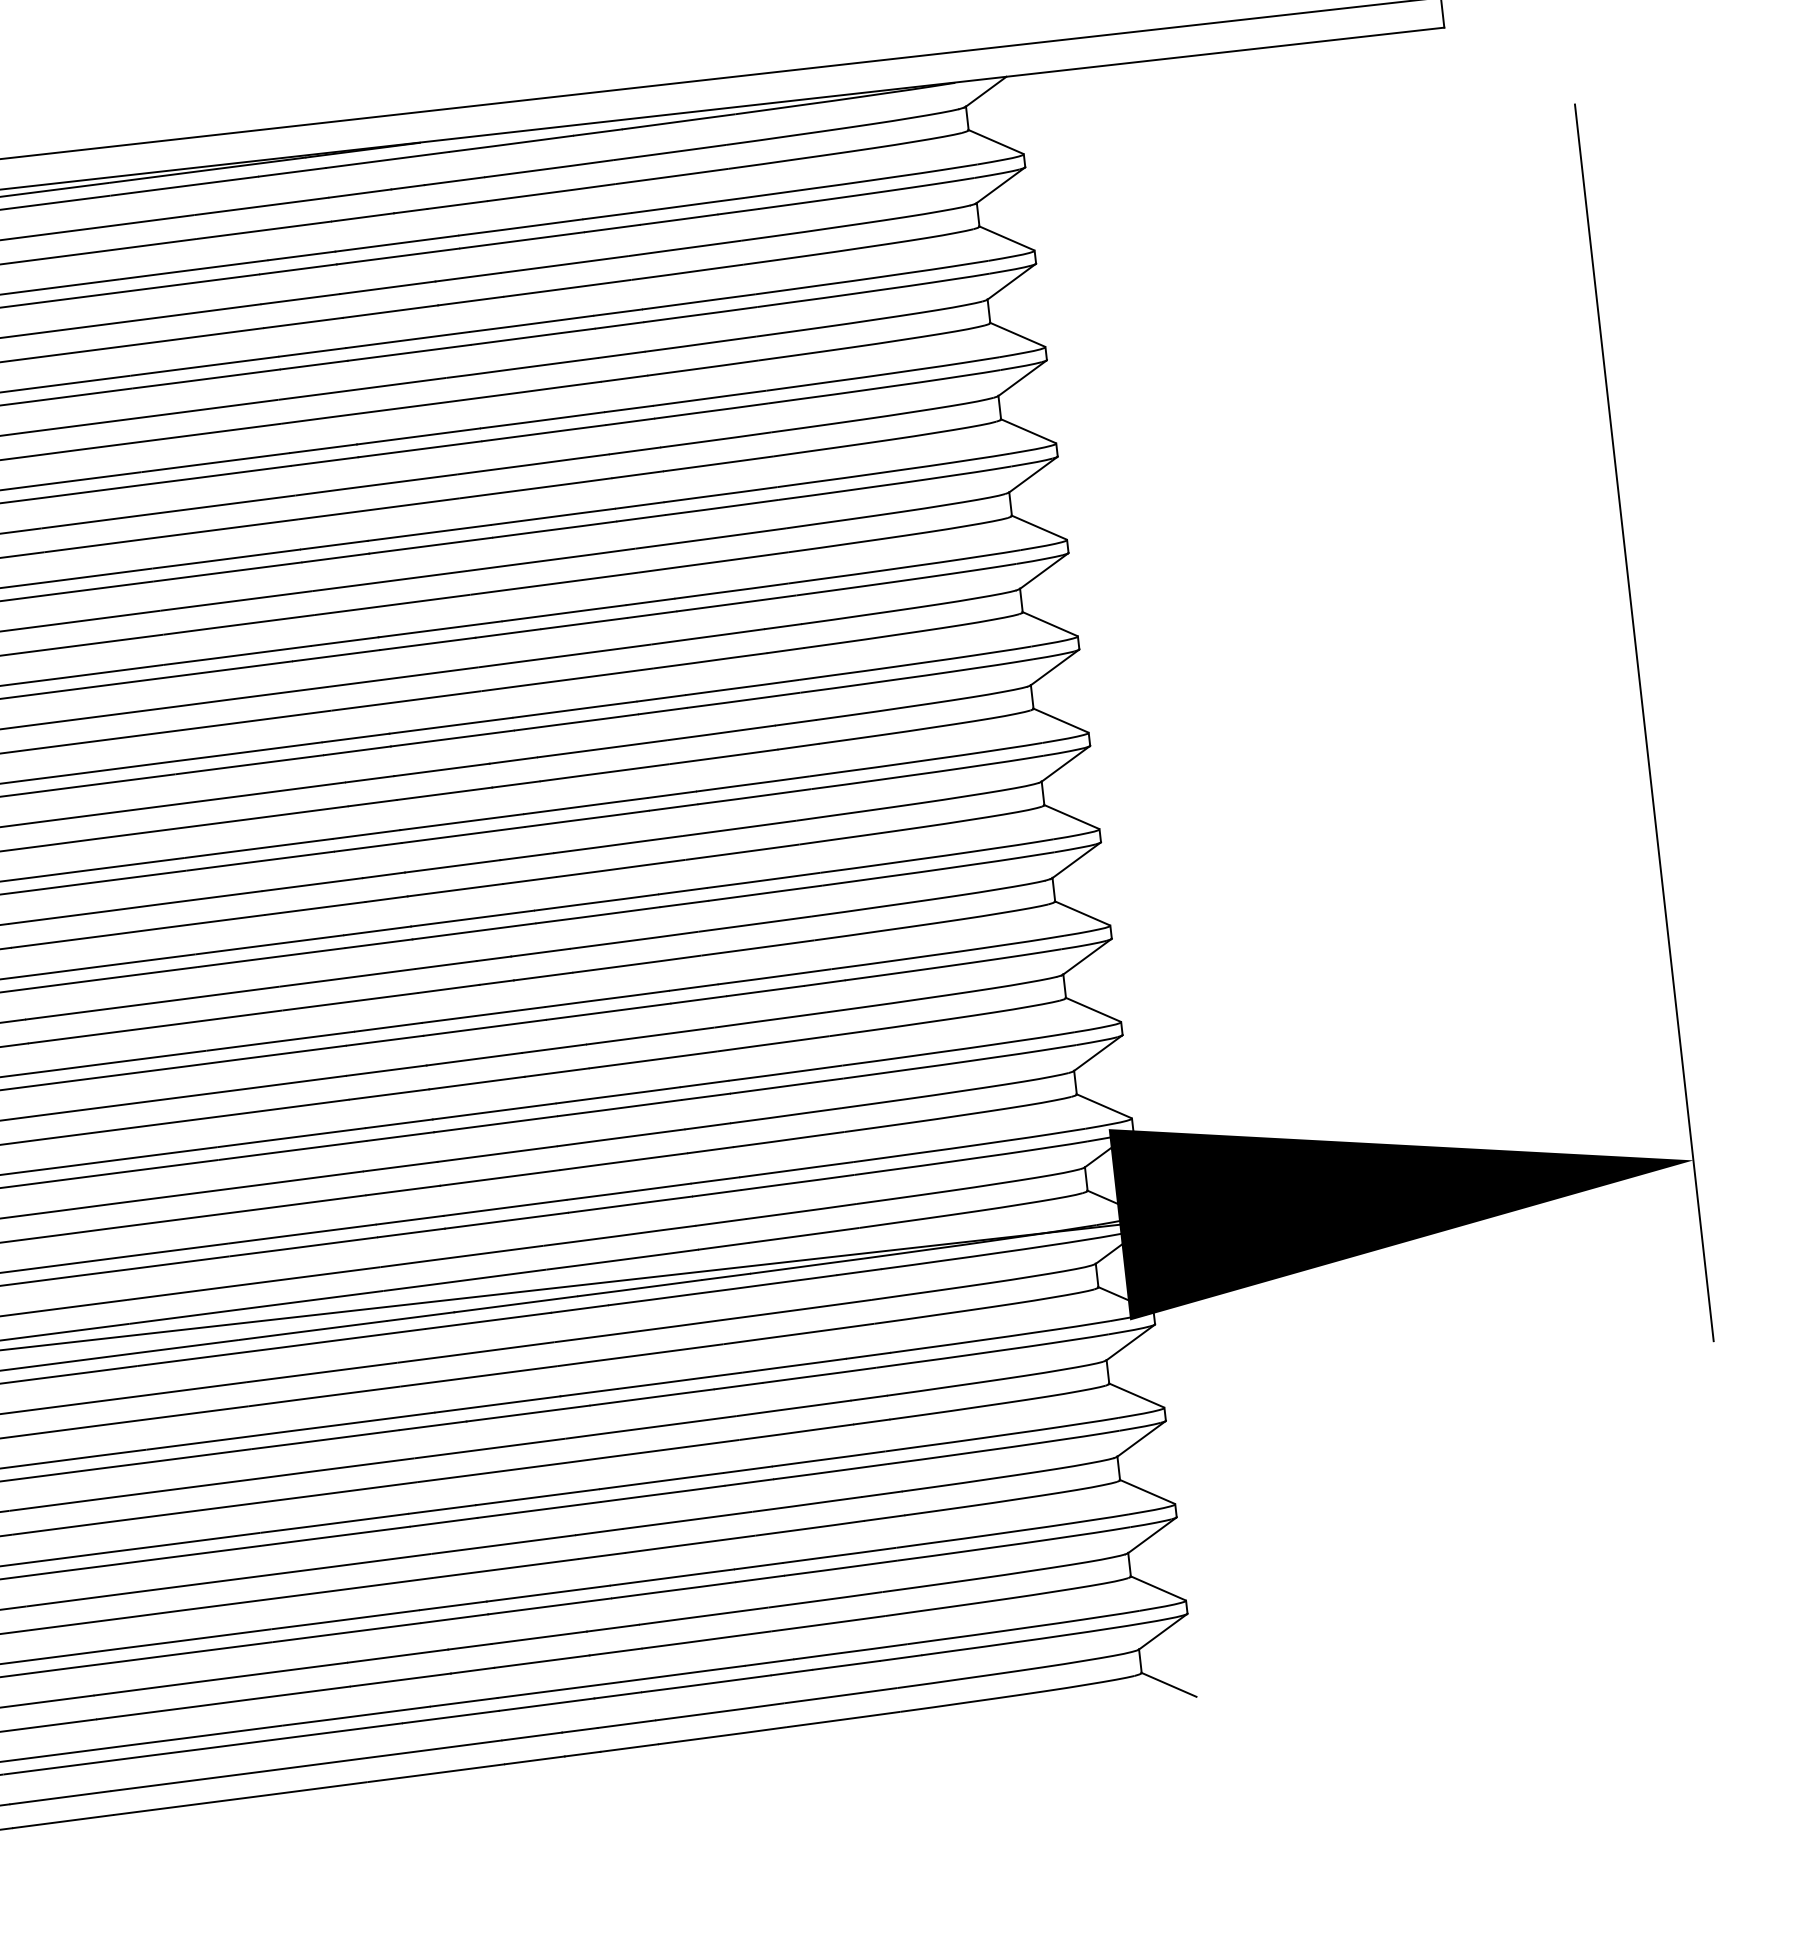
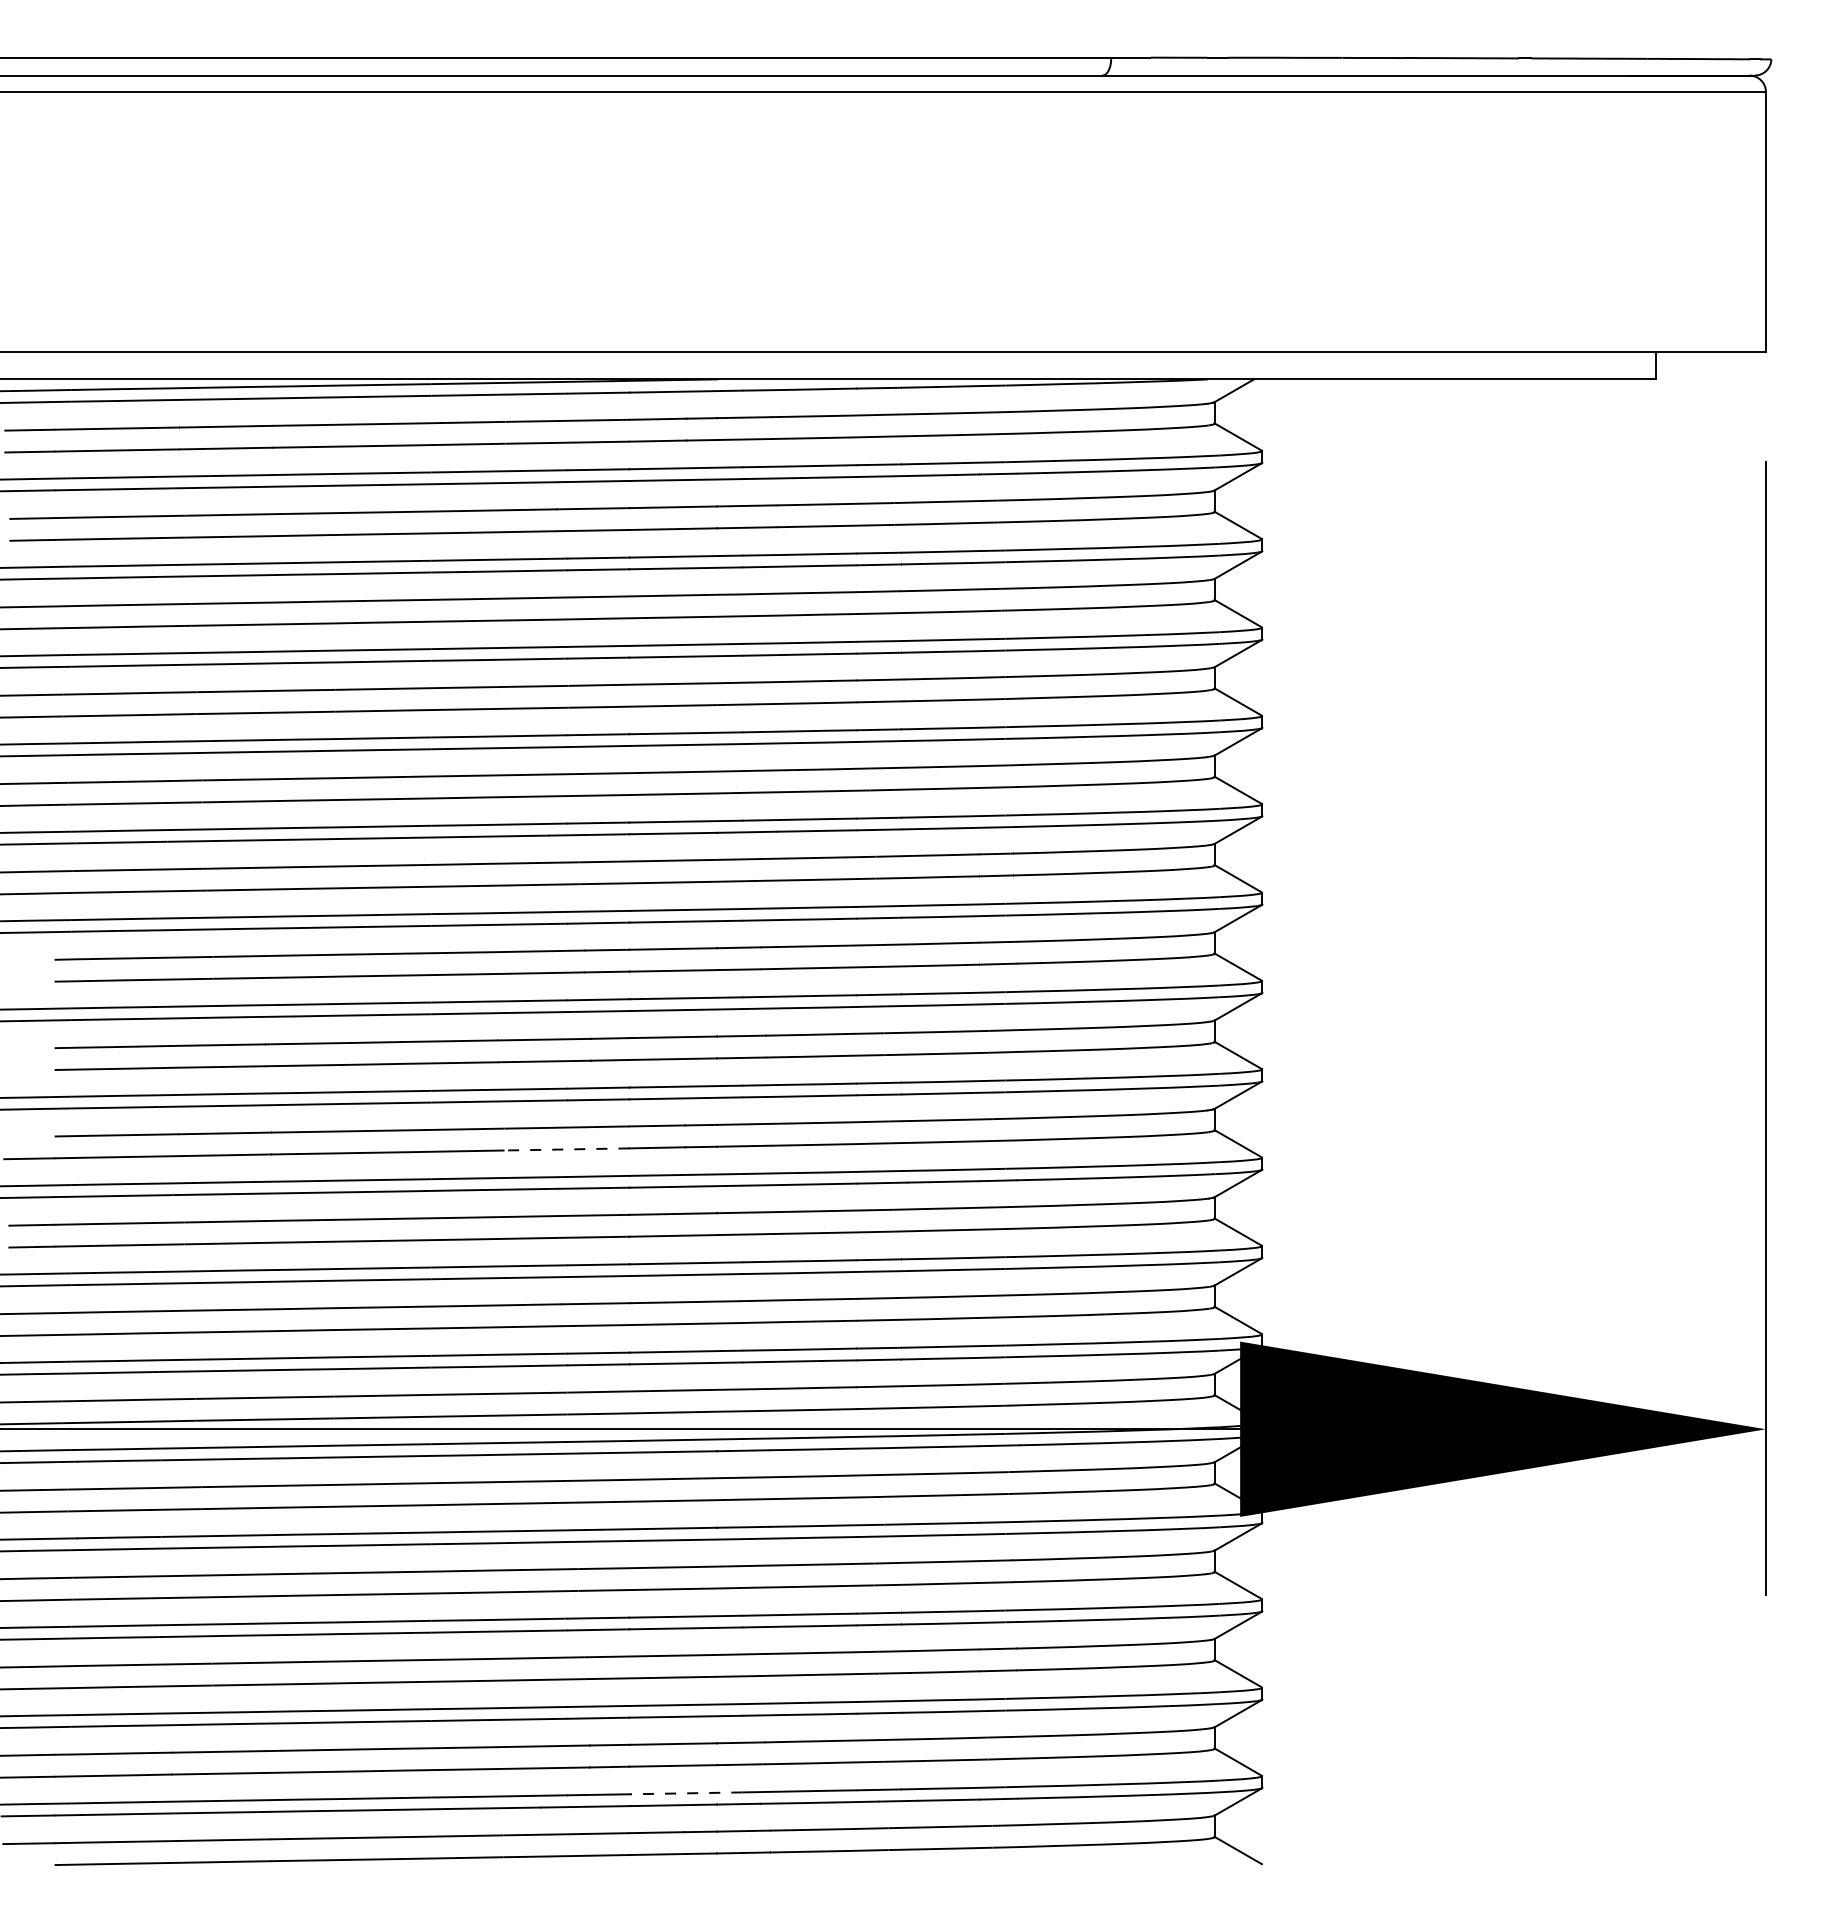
line: (348, 1001) -> (565, 1149), solid -> dashed
line: (558, 1690) -> (685, 1793), solid -> dashed

